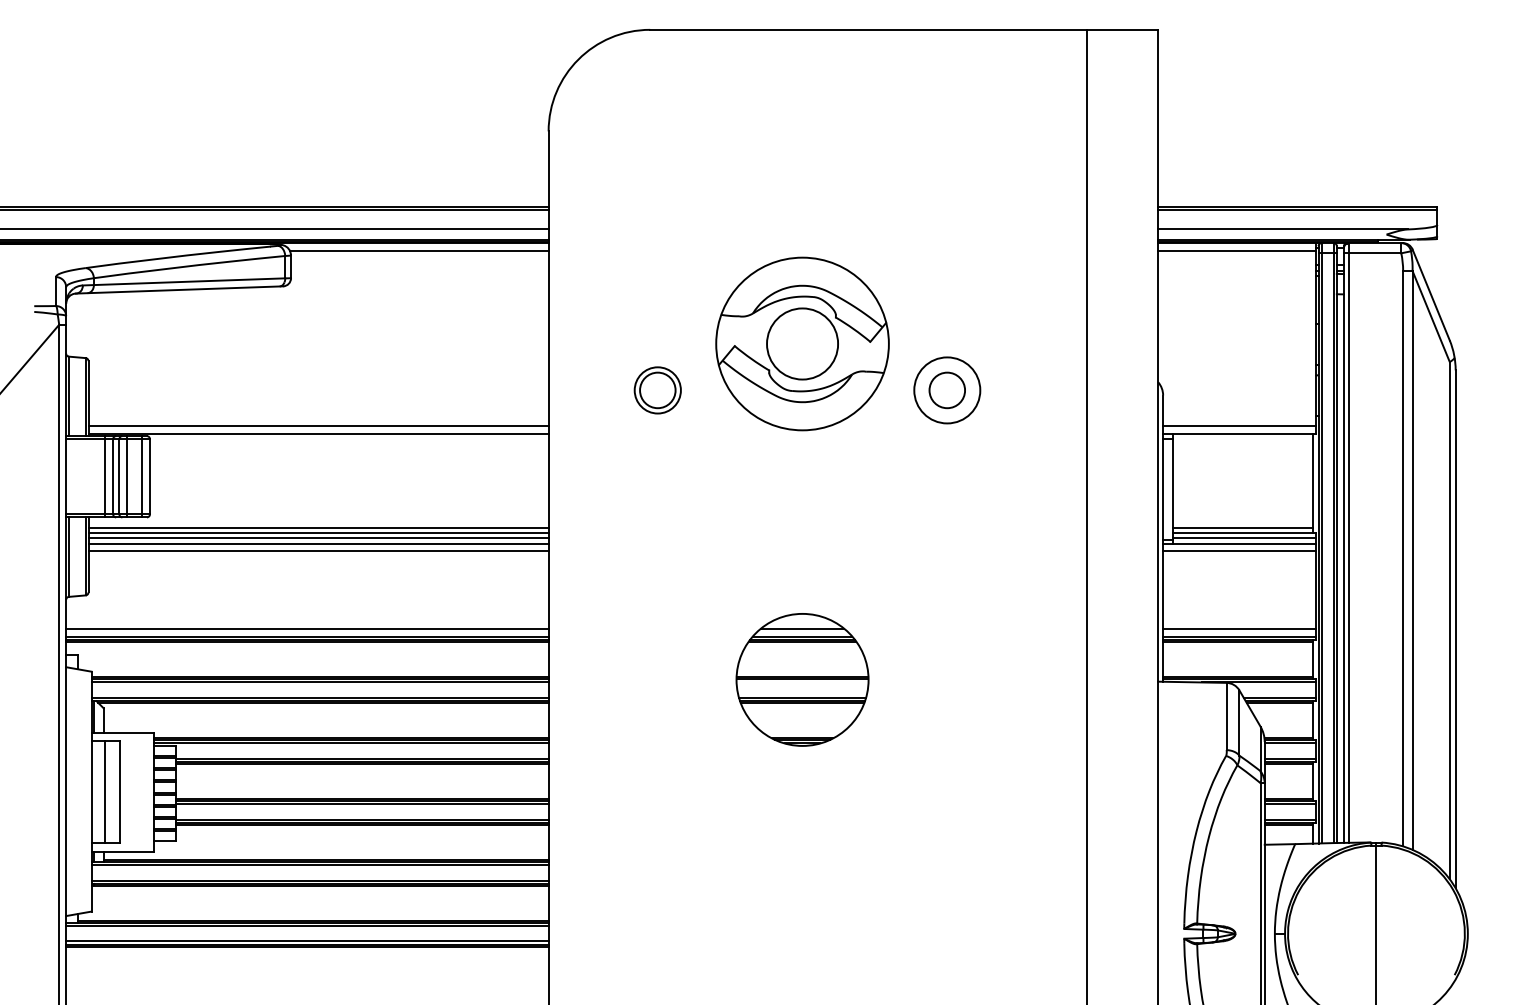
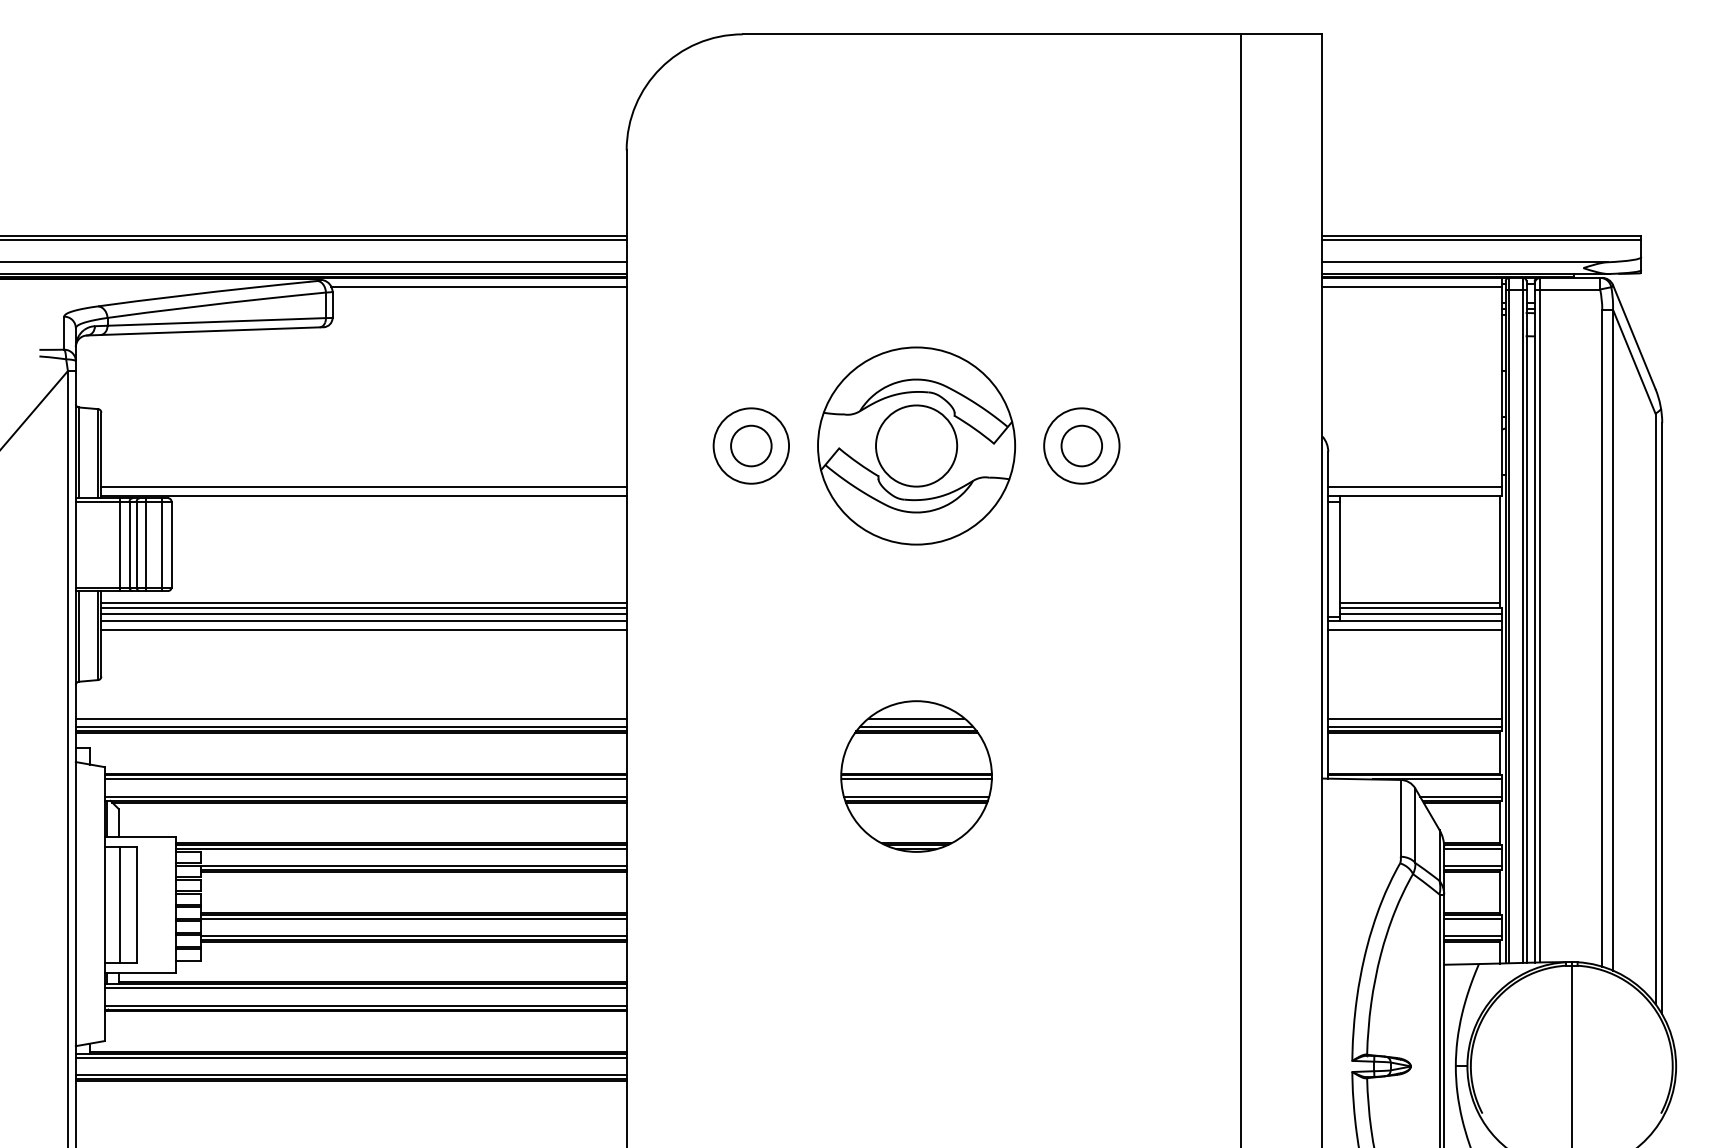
part: (802, 343) -> (916, 445), moved
circle: (657, 389) -> (751, 445), size x1.43
line: (802, 682) -> (916, 779), added

